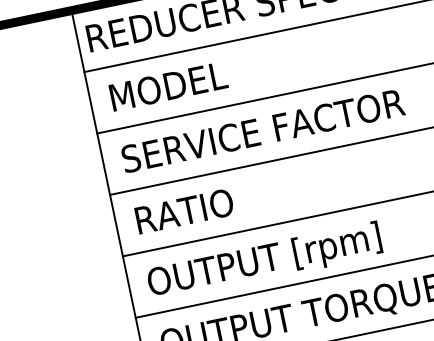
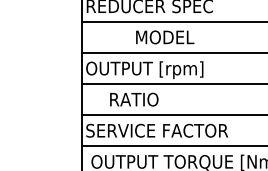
text: (169, 86) -> (165, 37), moved
text: (257, 135) -> (159, 70), SERVICE FACTOR -> OUTPUT [rpm]
text: (184, 210) -> (134, 99), moved
text: (279, 259) -> (157, 132), OUTPUT [rpm] -> SERVICE FACTOR

